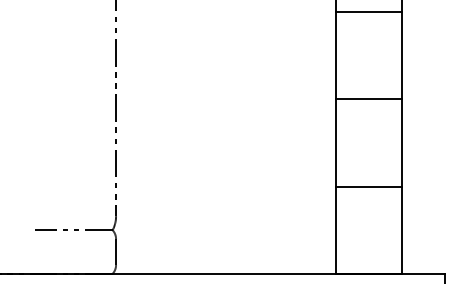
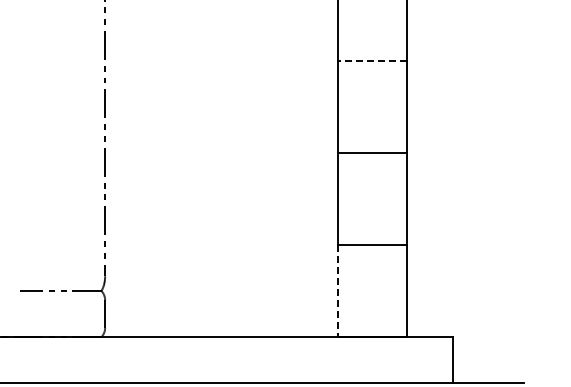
line: (369, 12) -> (372, 61), solid -> dashed
line: (336, 230) -> (337, 291), solid -> dashed

